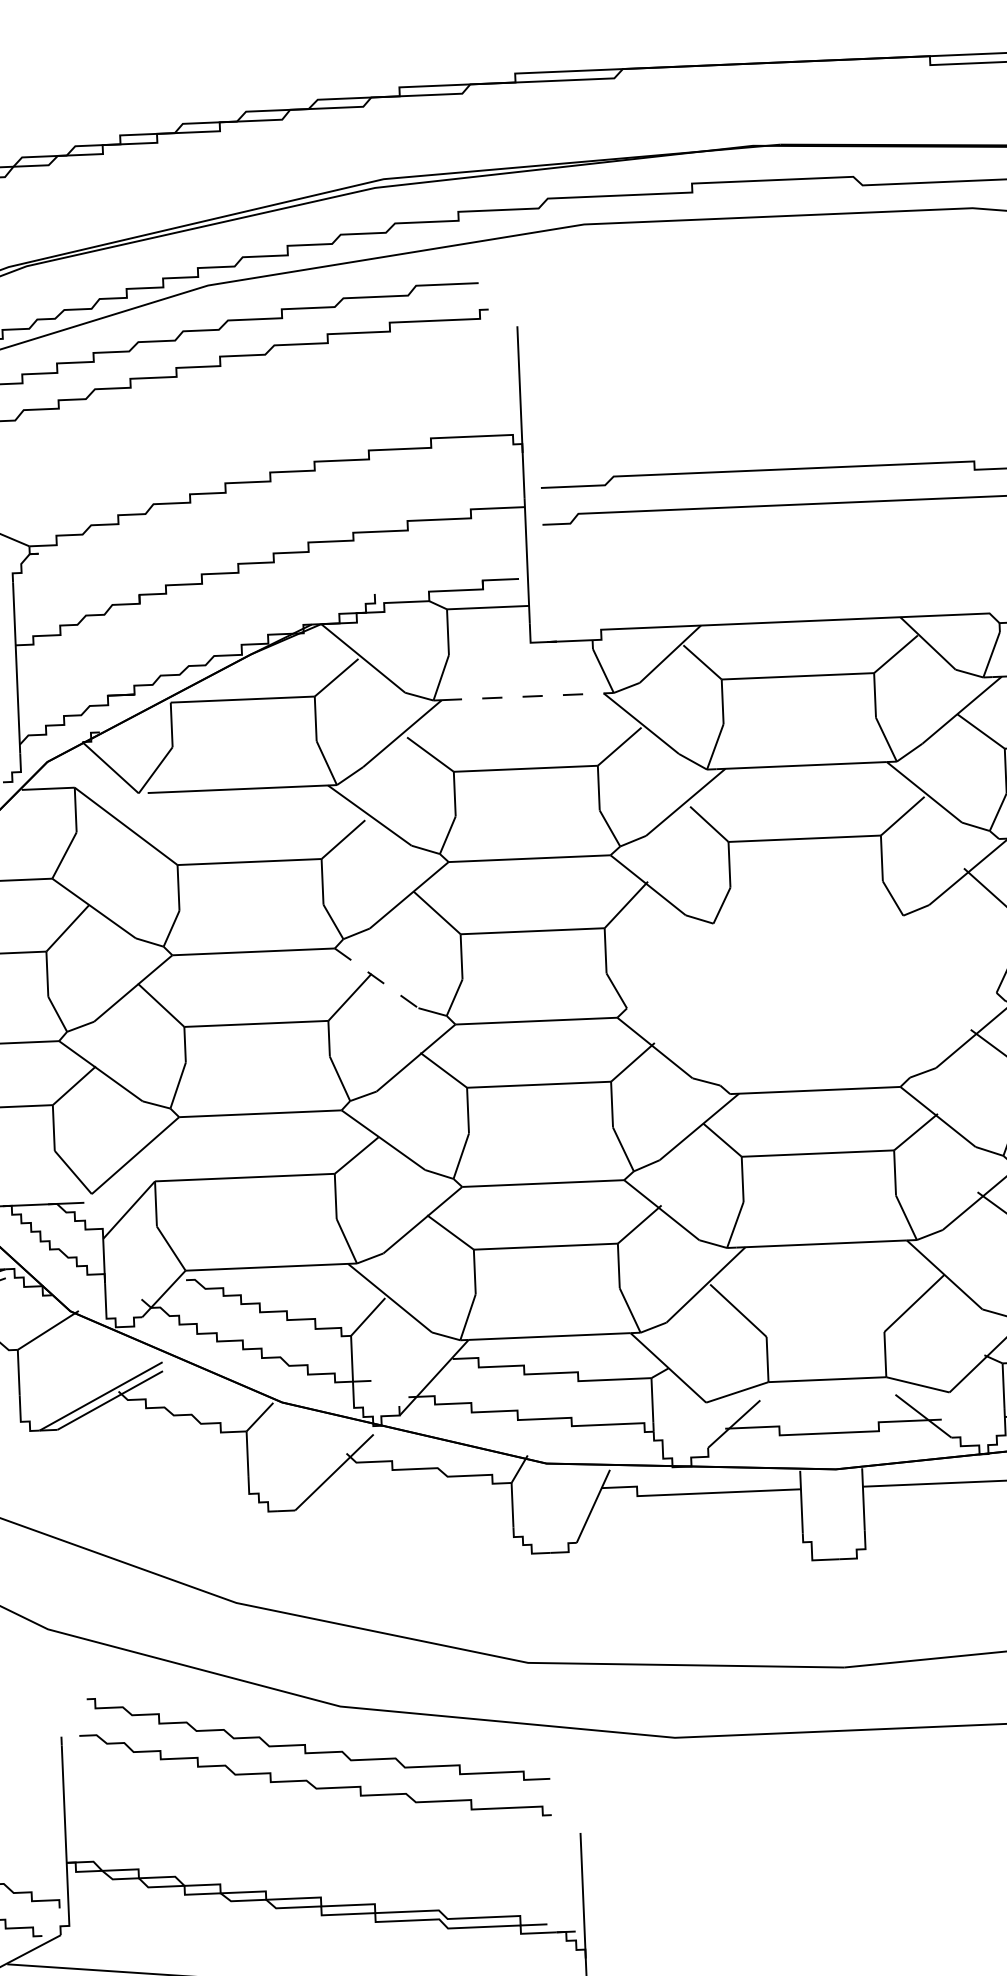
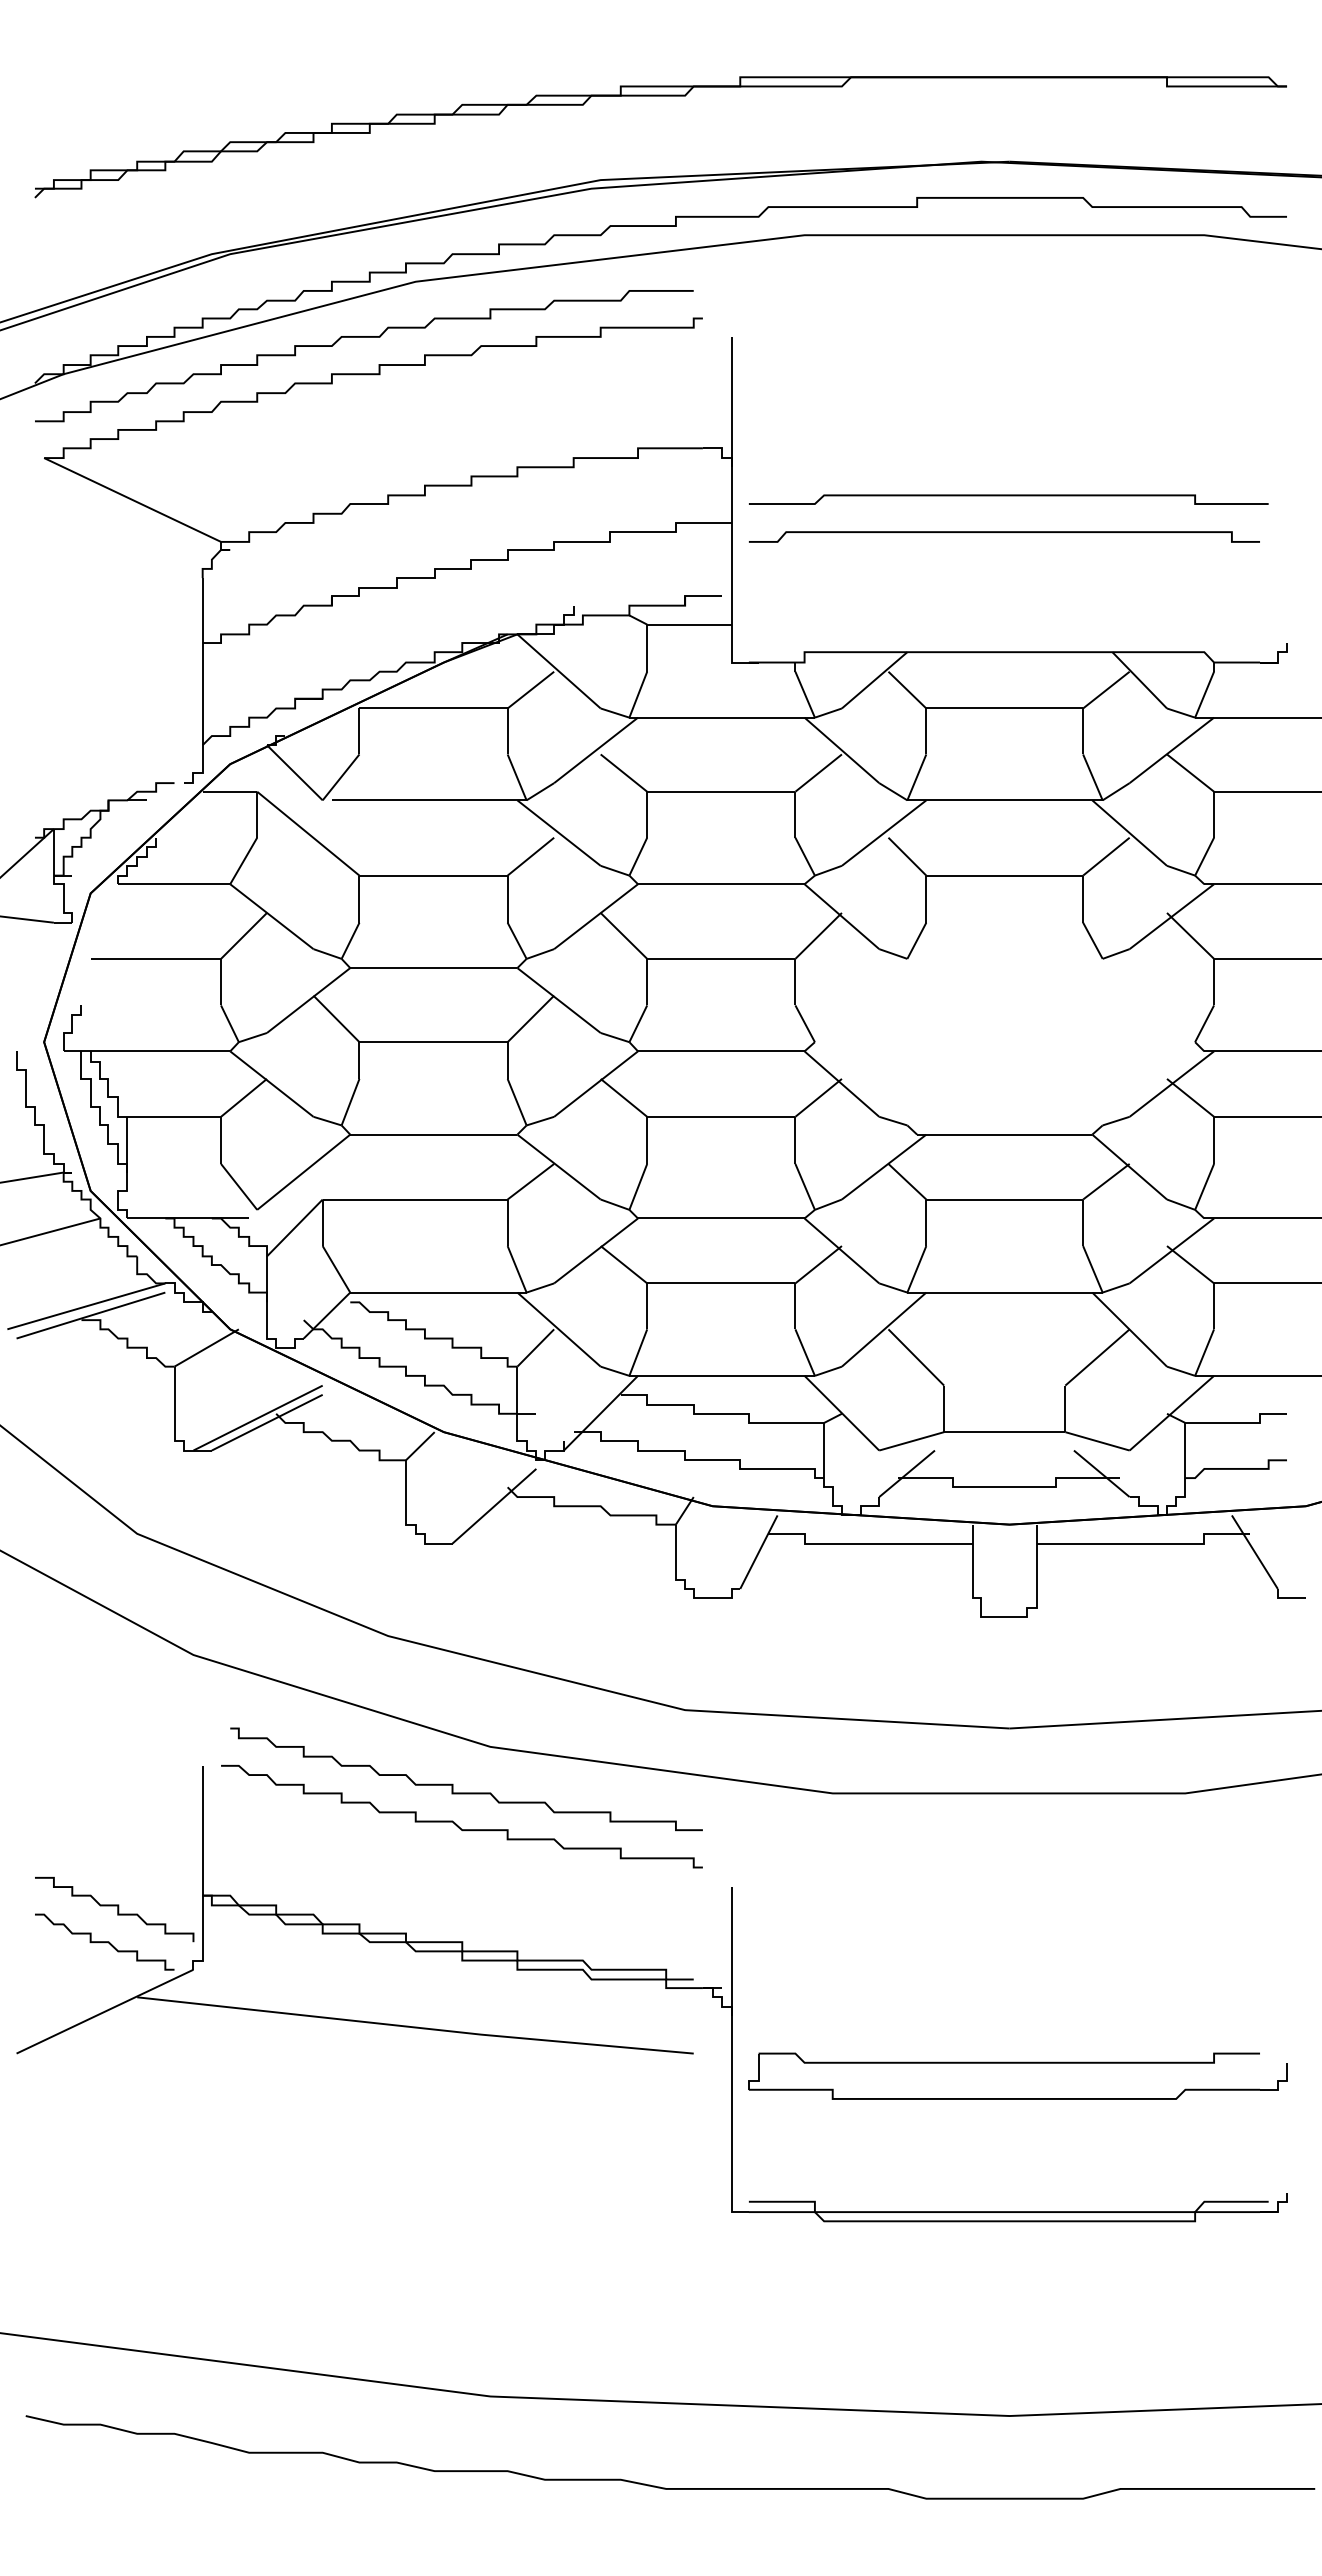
line: (523, 696) -> (721, 717), dashed -> solid
line: (377, 978) -> (559, 1000), dashed -> solid

